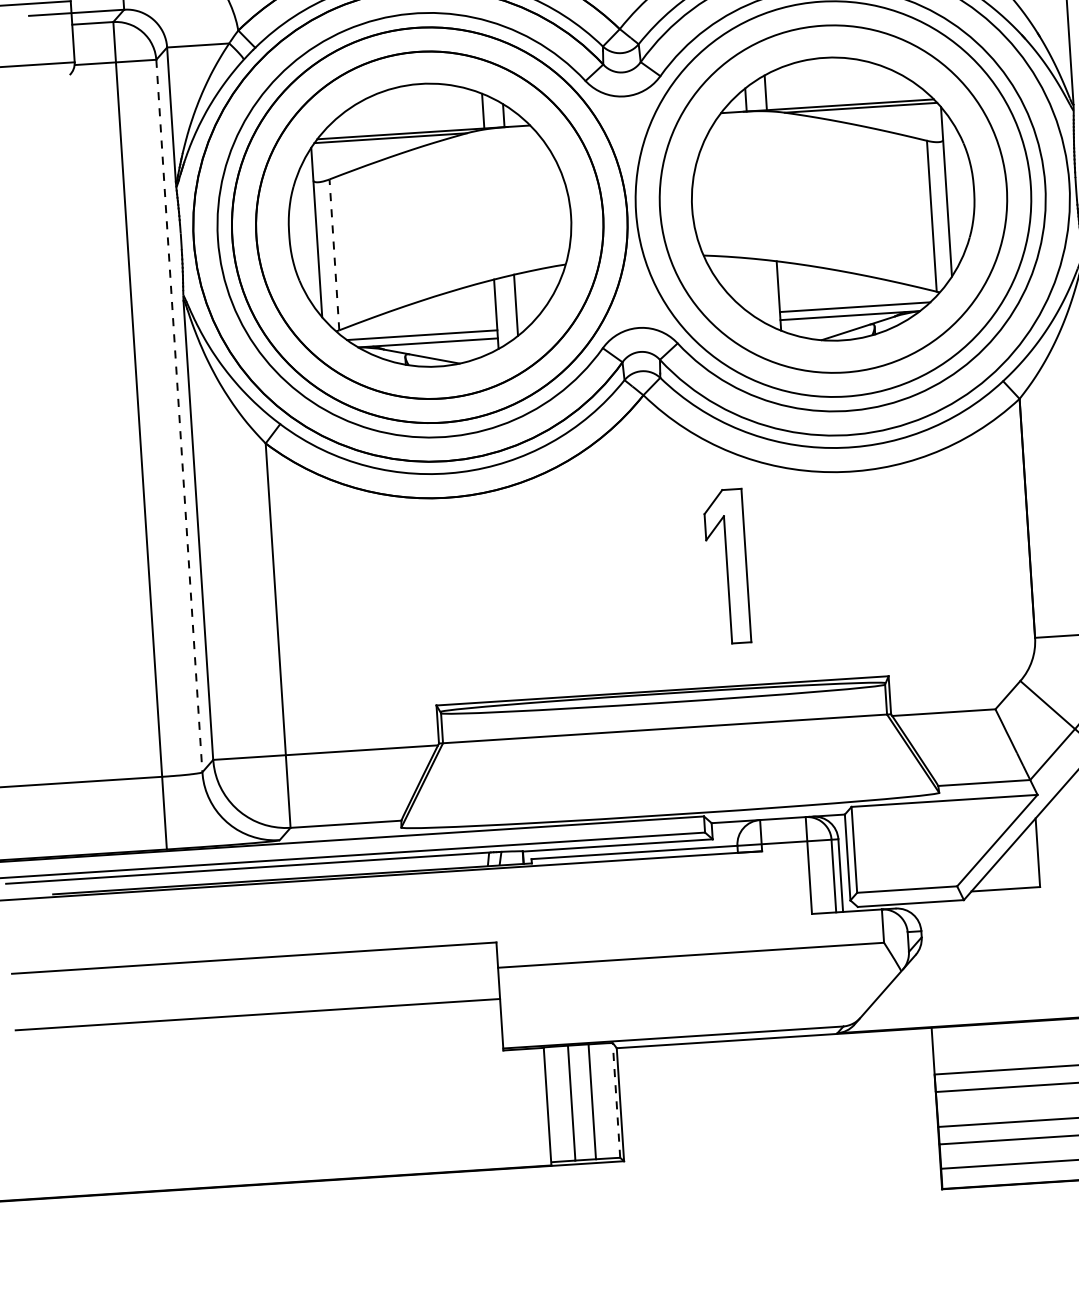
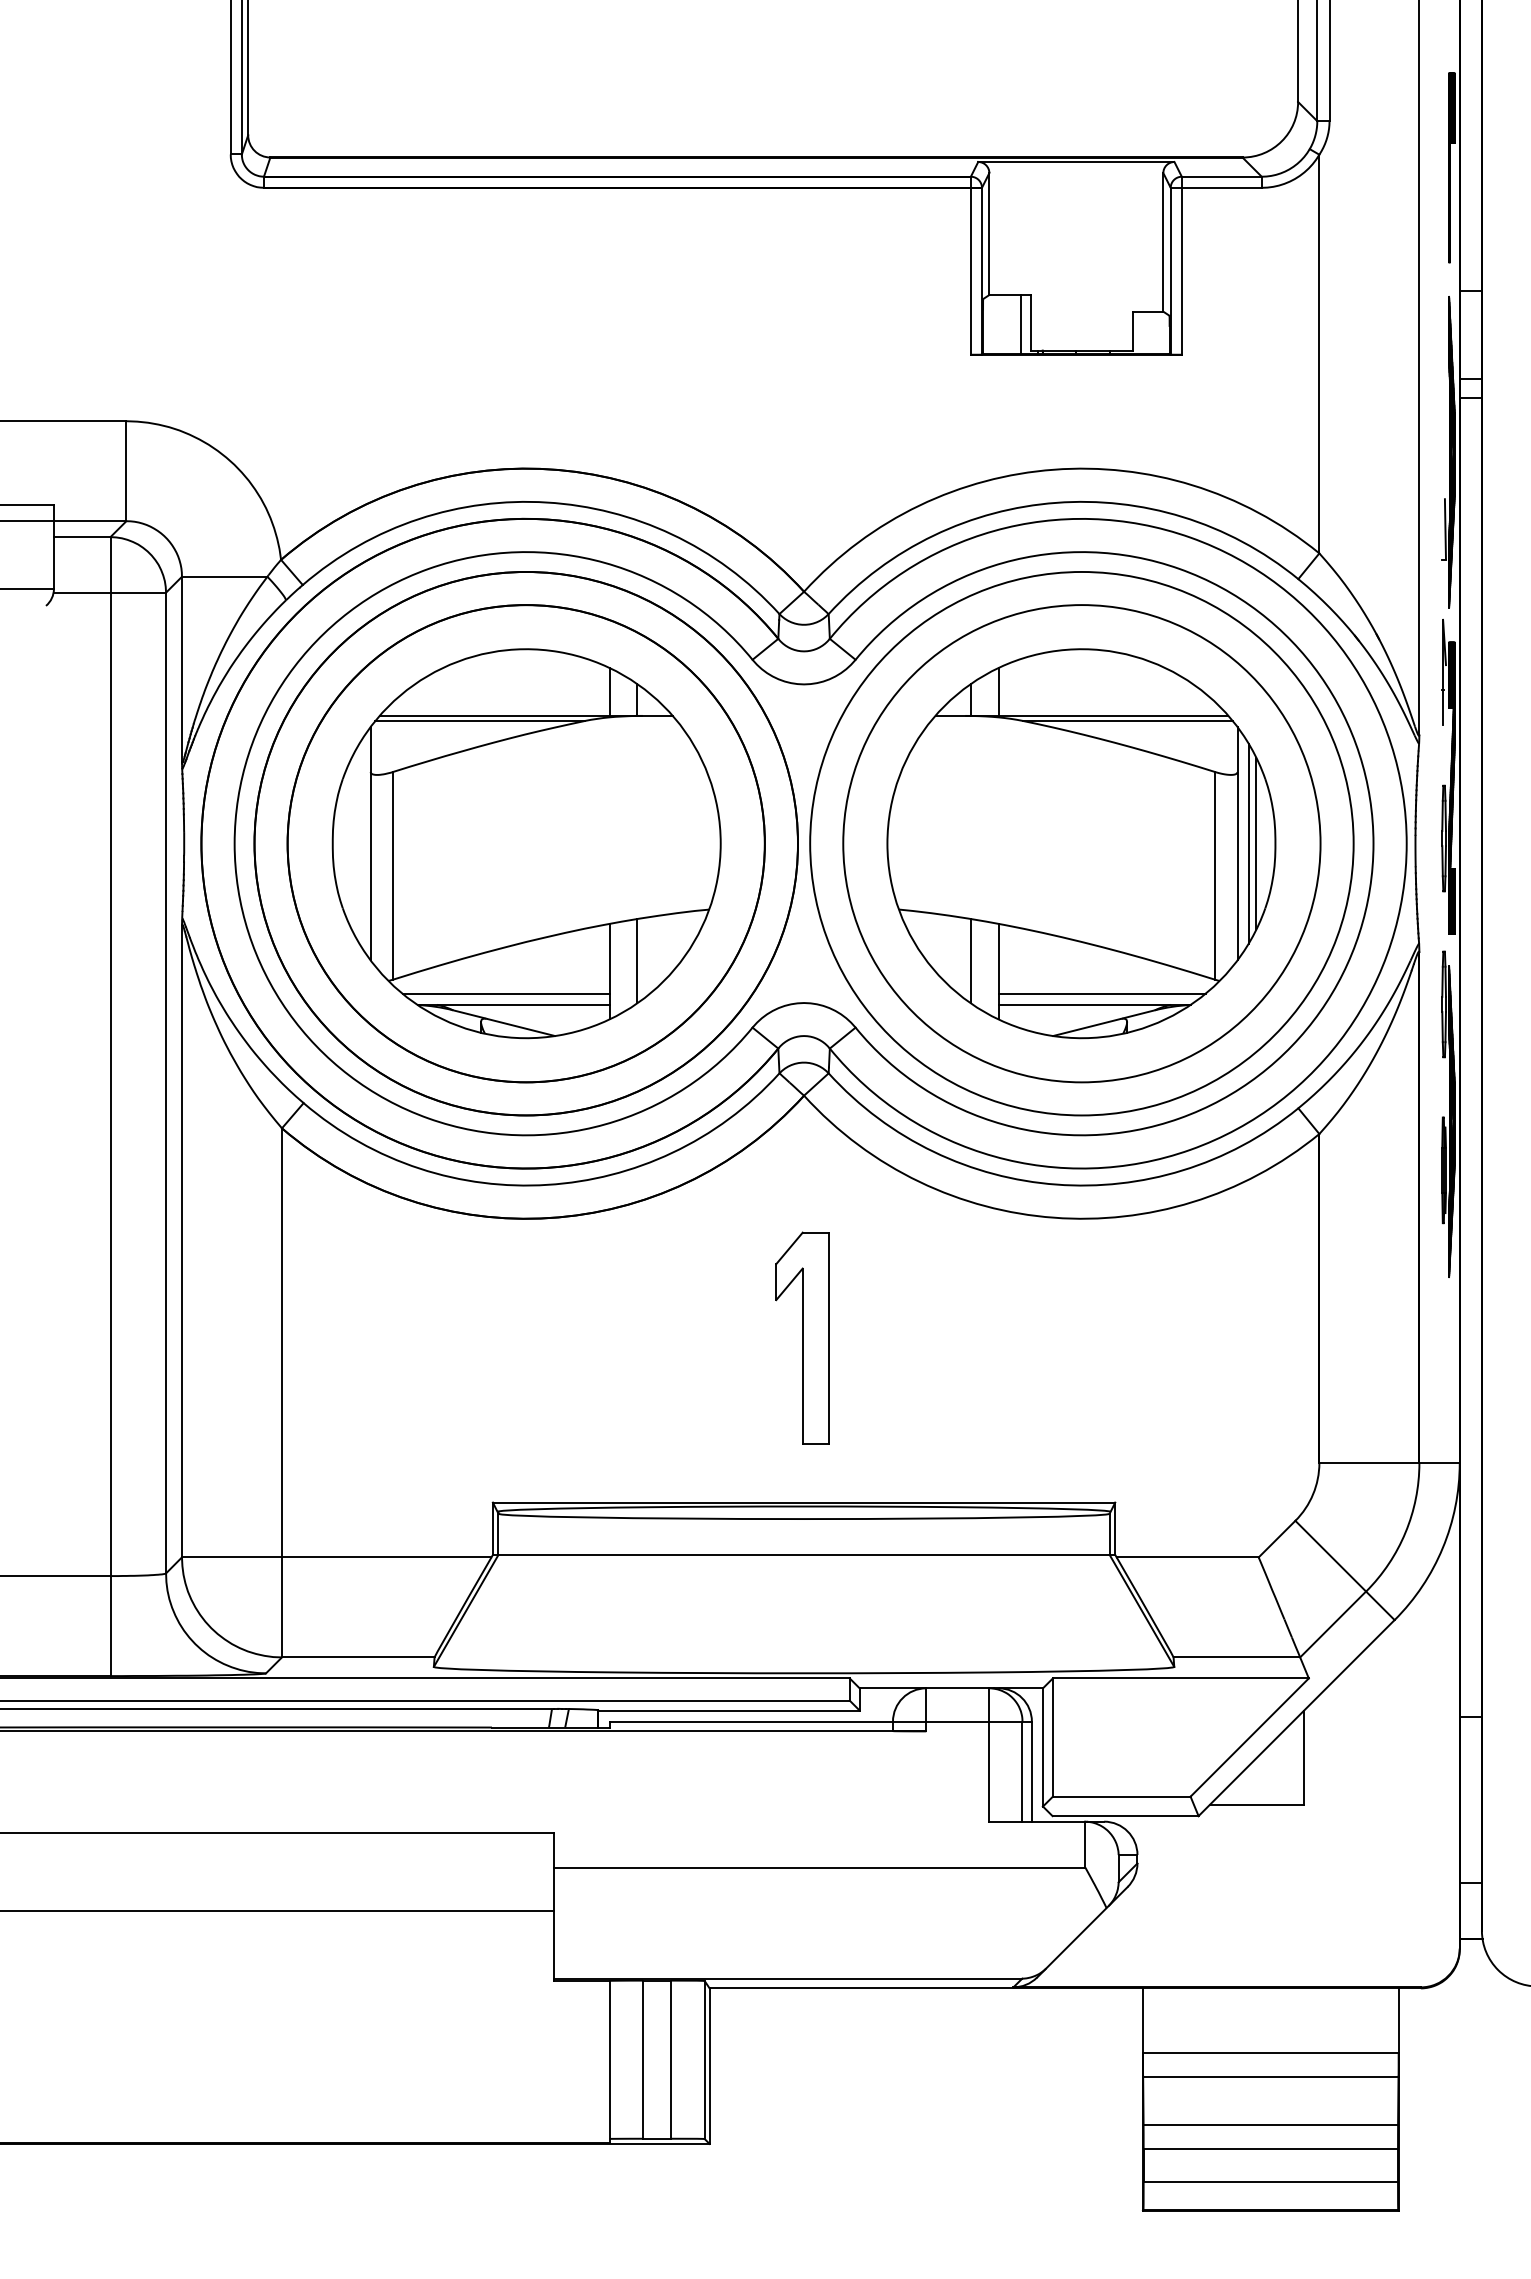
line: (960, 190) -> (1256, 843), added
line: (954, 191) -> (1248, 843), added
line: (334, 254) -> (392, 875), dashed -> solid
line: (758, 289) -> (970, 961), added
line: (179, 416) -> (166, 1083), dashed -> solid
part: (727, 566) -> (802, 1337), moved
line: (616, 1100) -> (704, 2059), dashed -> solid

